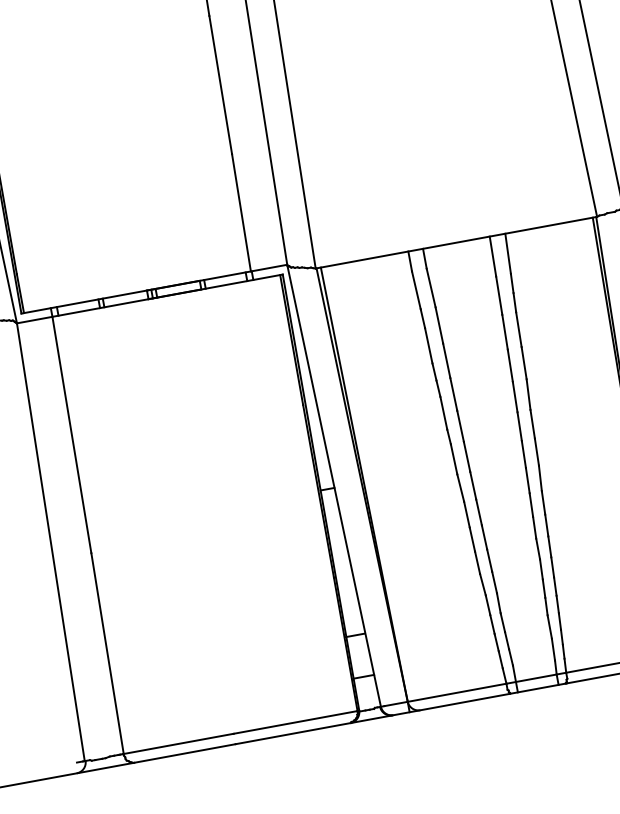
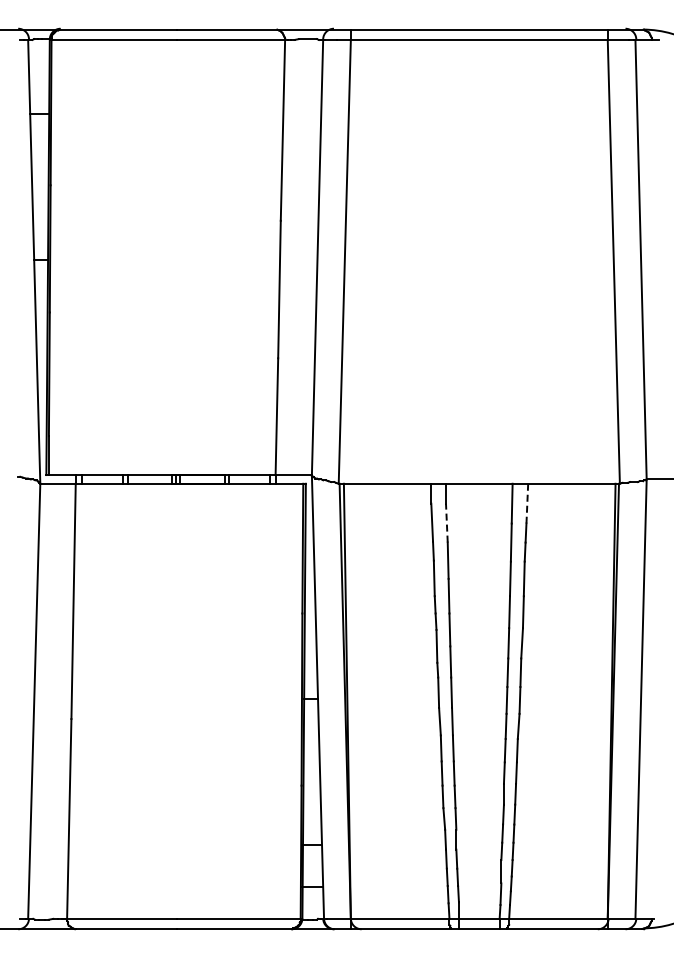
line: (508, 253) -> (527, 503), solid -> dashed
line: (430, 287) -> (446, 522), solid -> dashed

